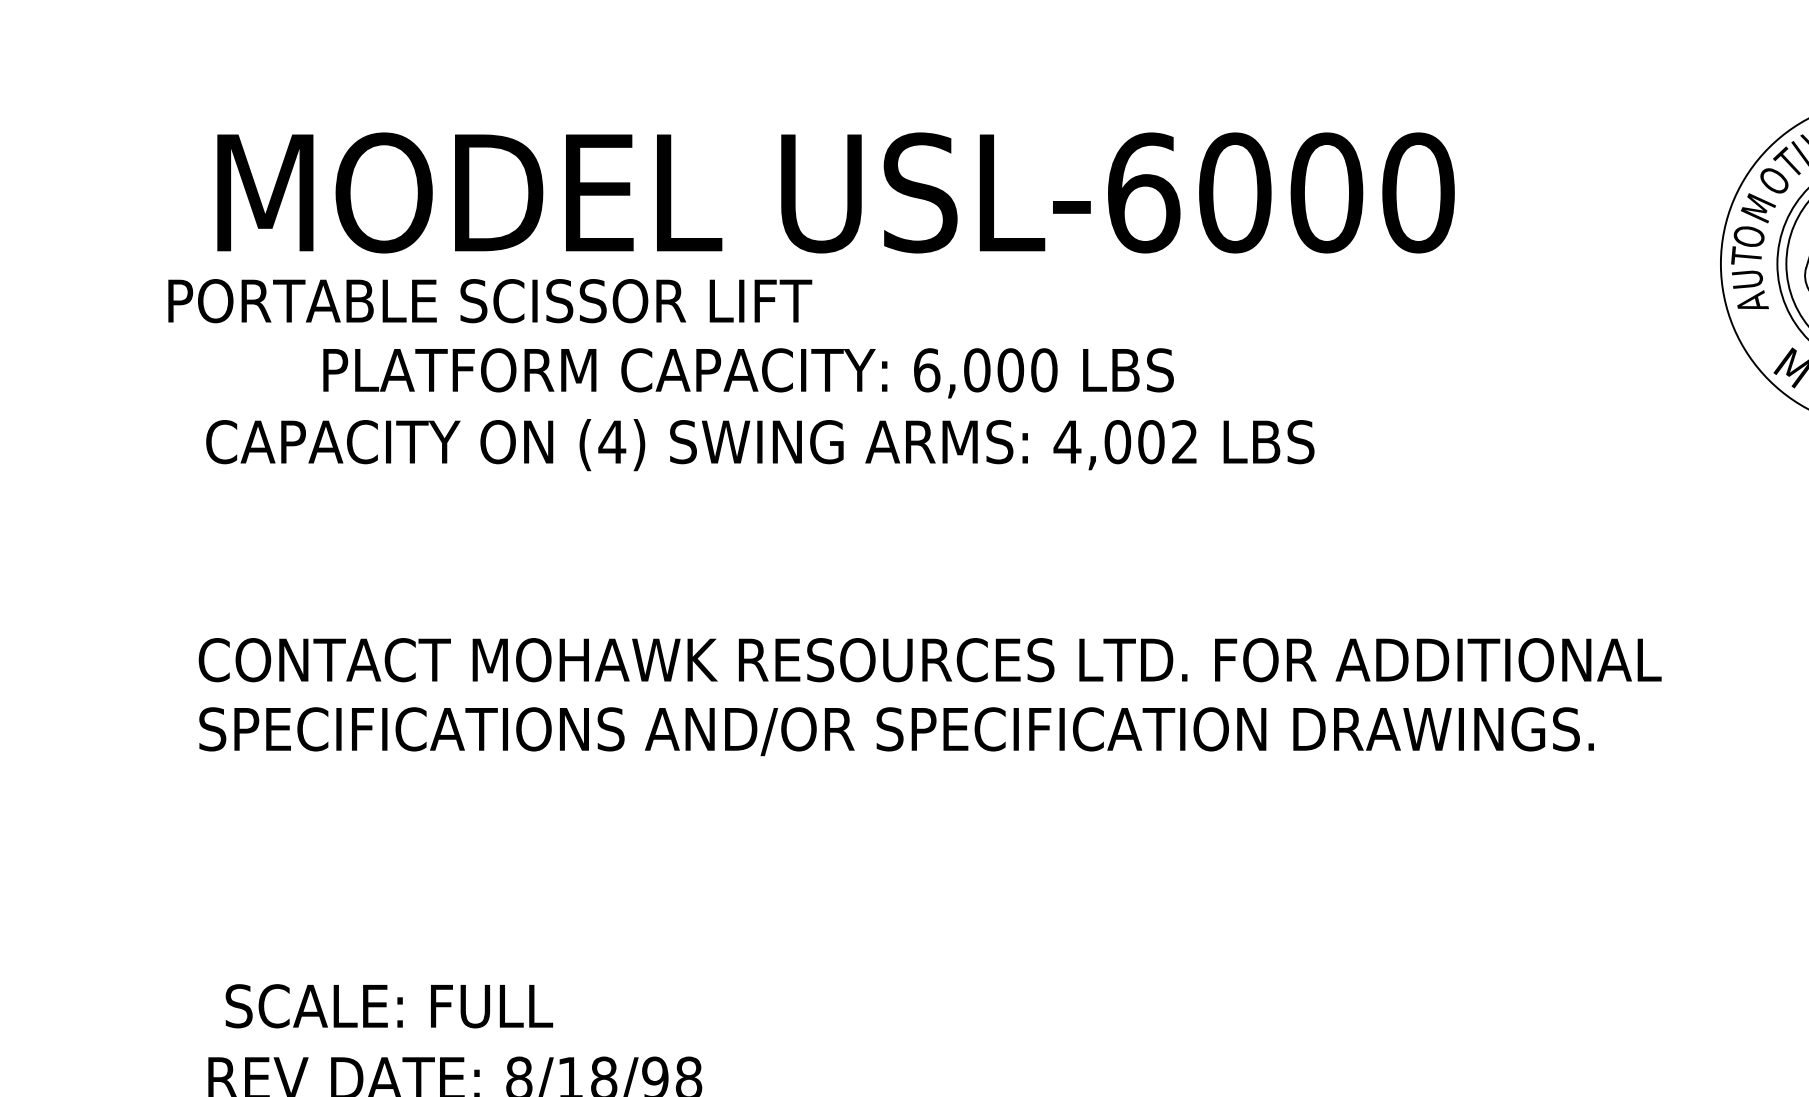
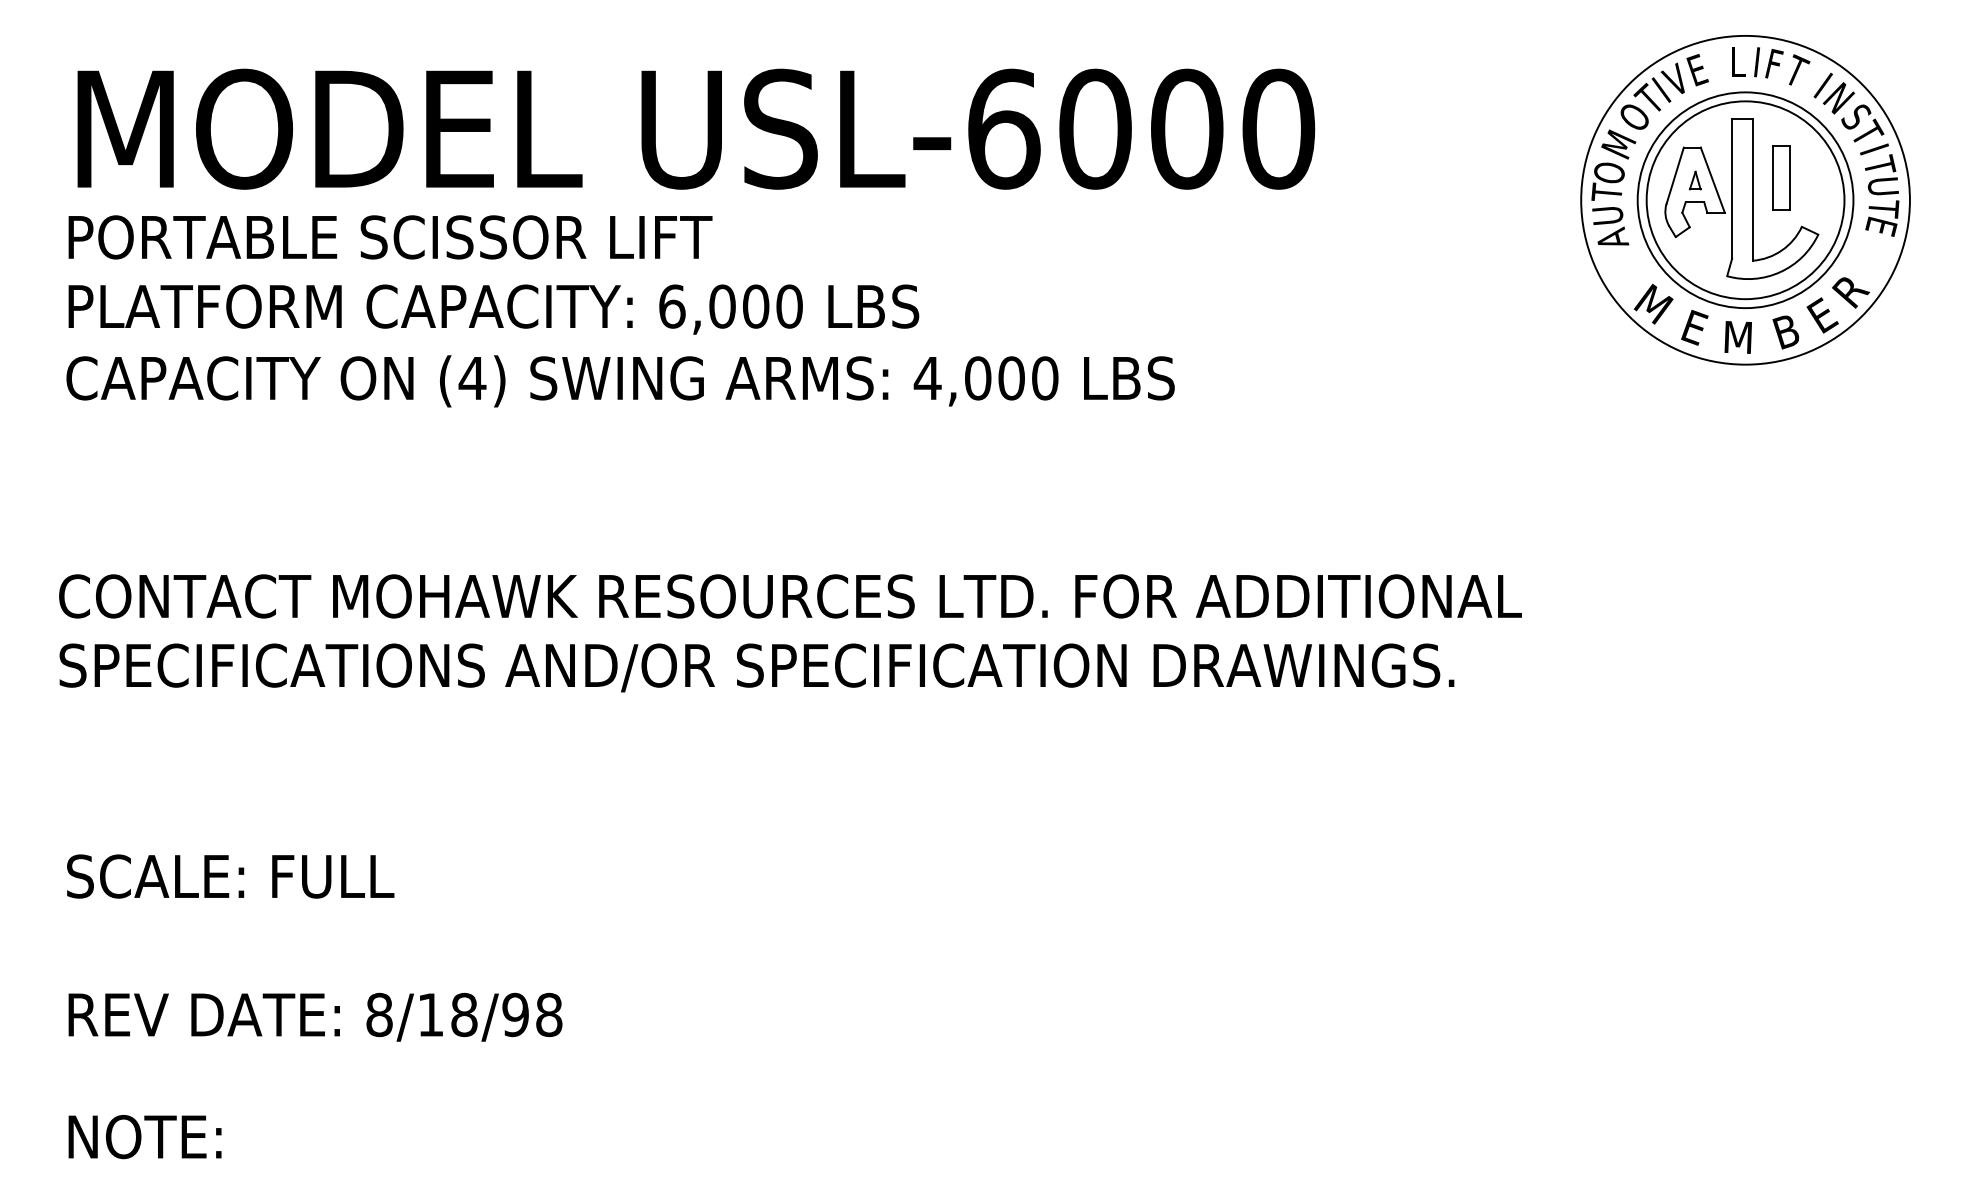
text: (490, 301) -> (390, 237), moved
text: (748, 373) -> (493, 309), moved
text: (1185, 442) -> (1045, 378), 4,002 -> 4,000
text: (389, 1006) -> (230, 876), moved

